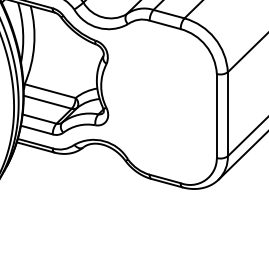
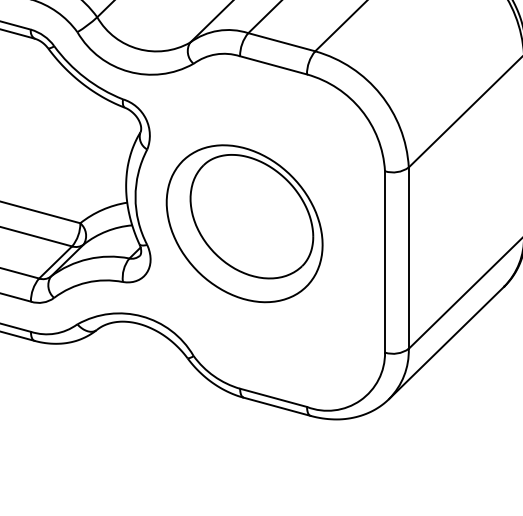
part: (151, 98) -> (244, 224), added

